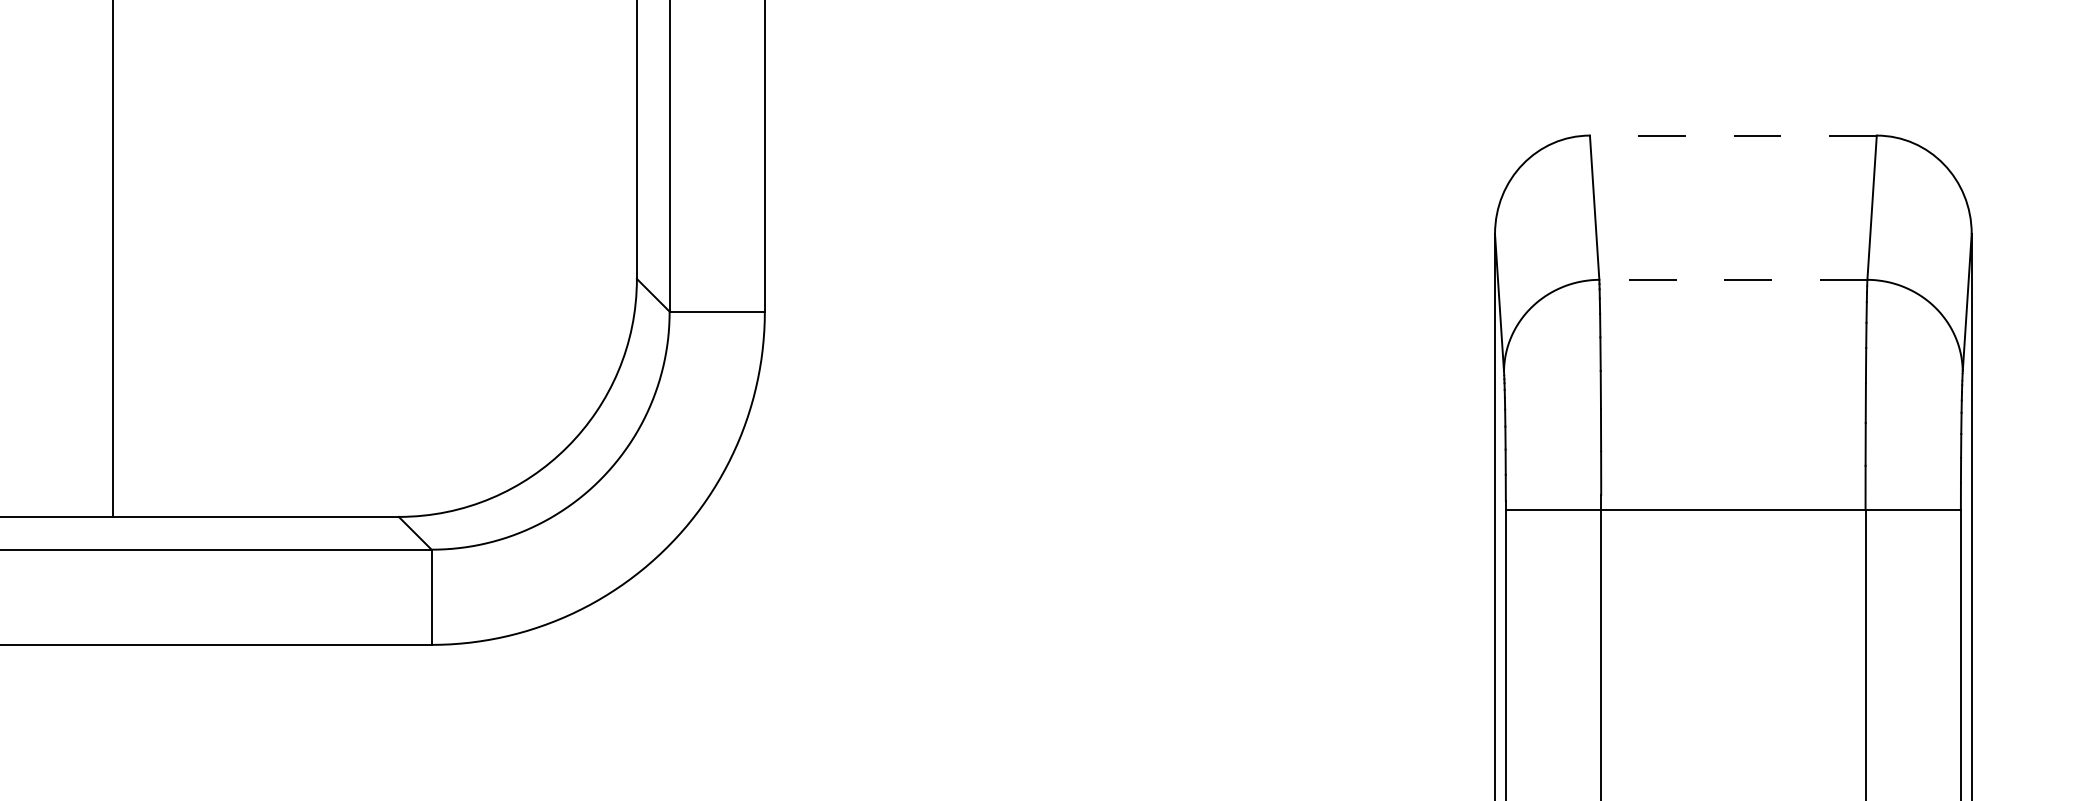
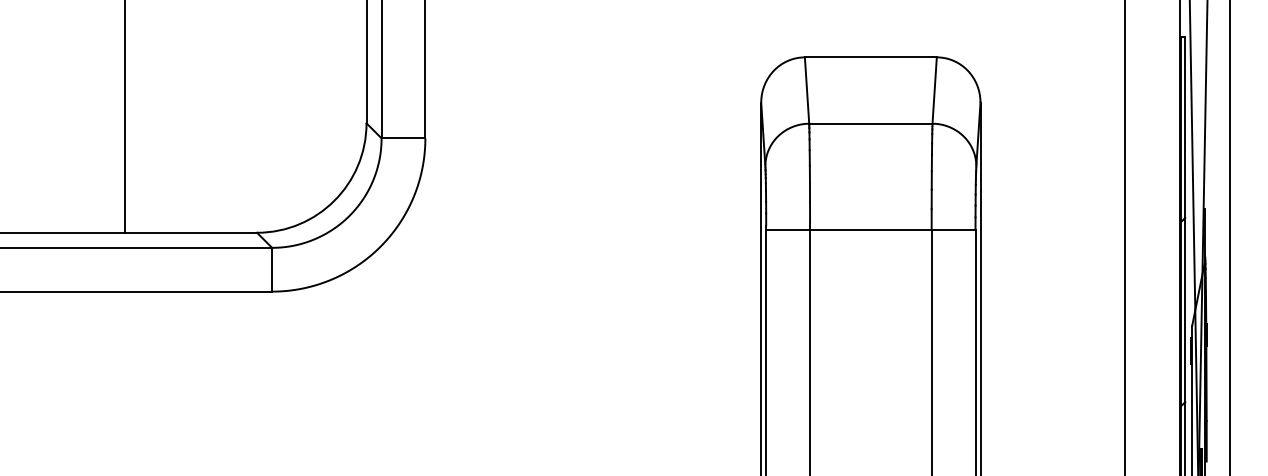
line: (1732, 135) -> (870, 57), dashed -> solid
line: (1732, 279) -> (870, 123), dashed -> solid

